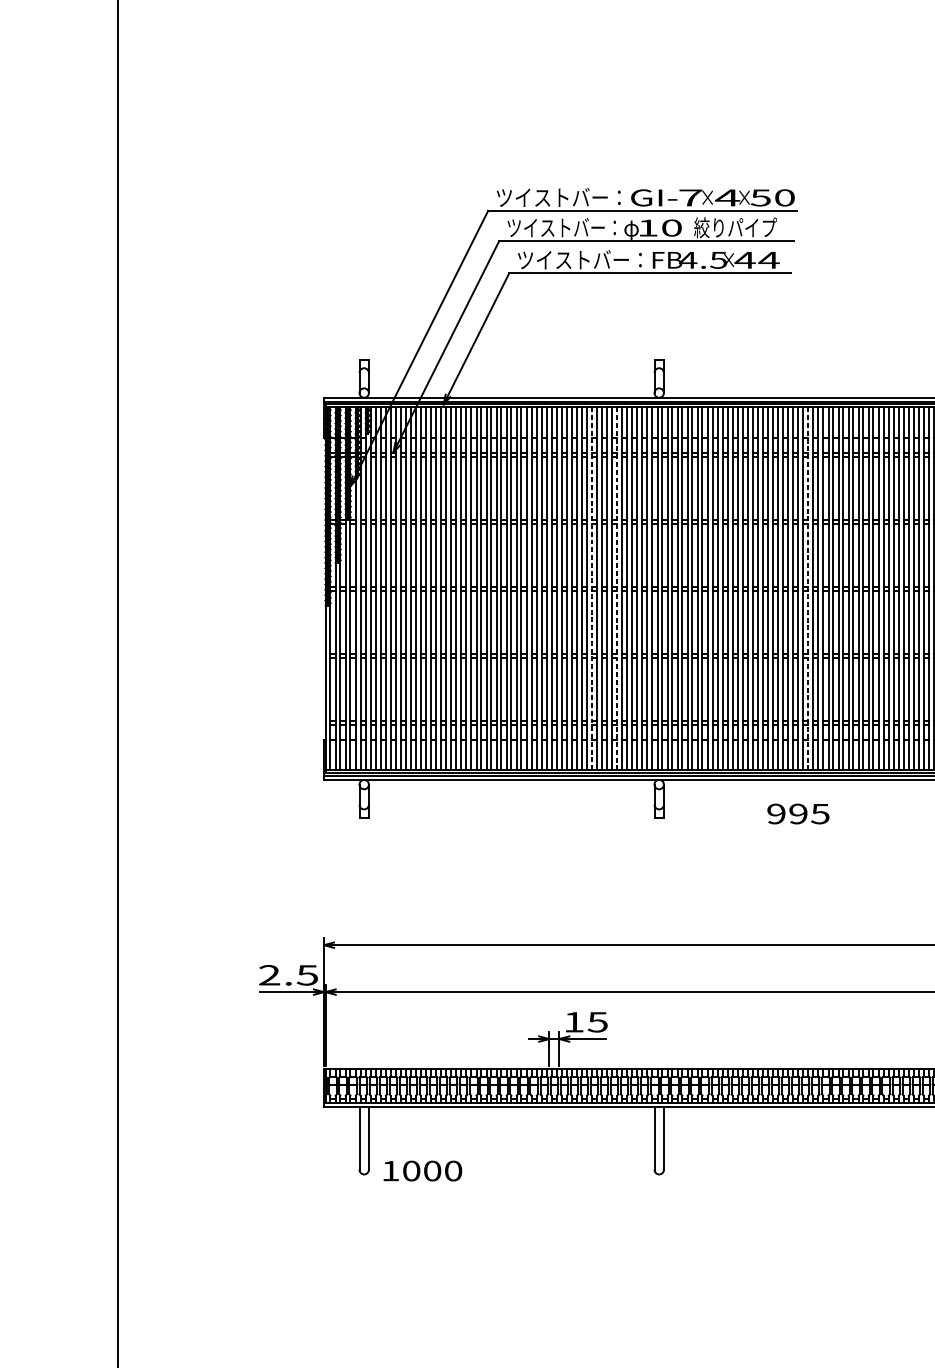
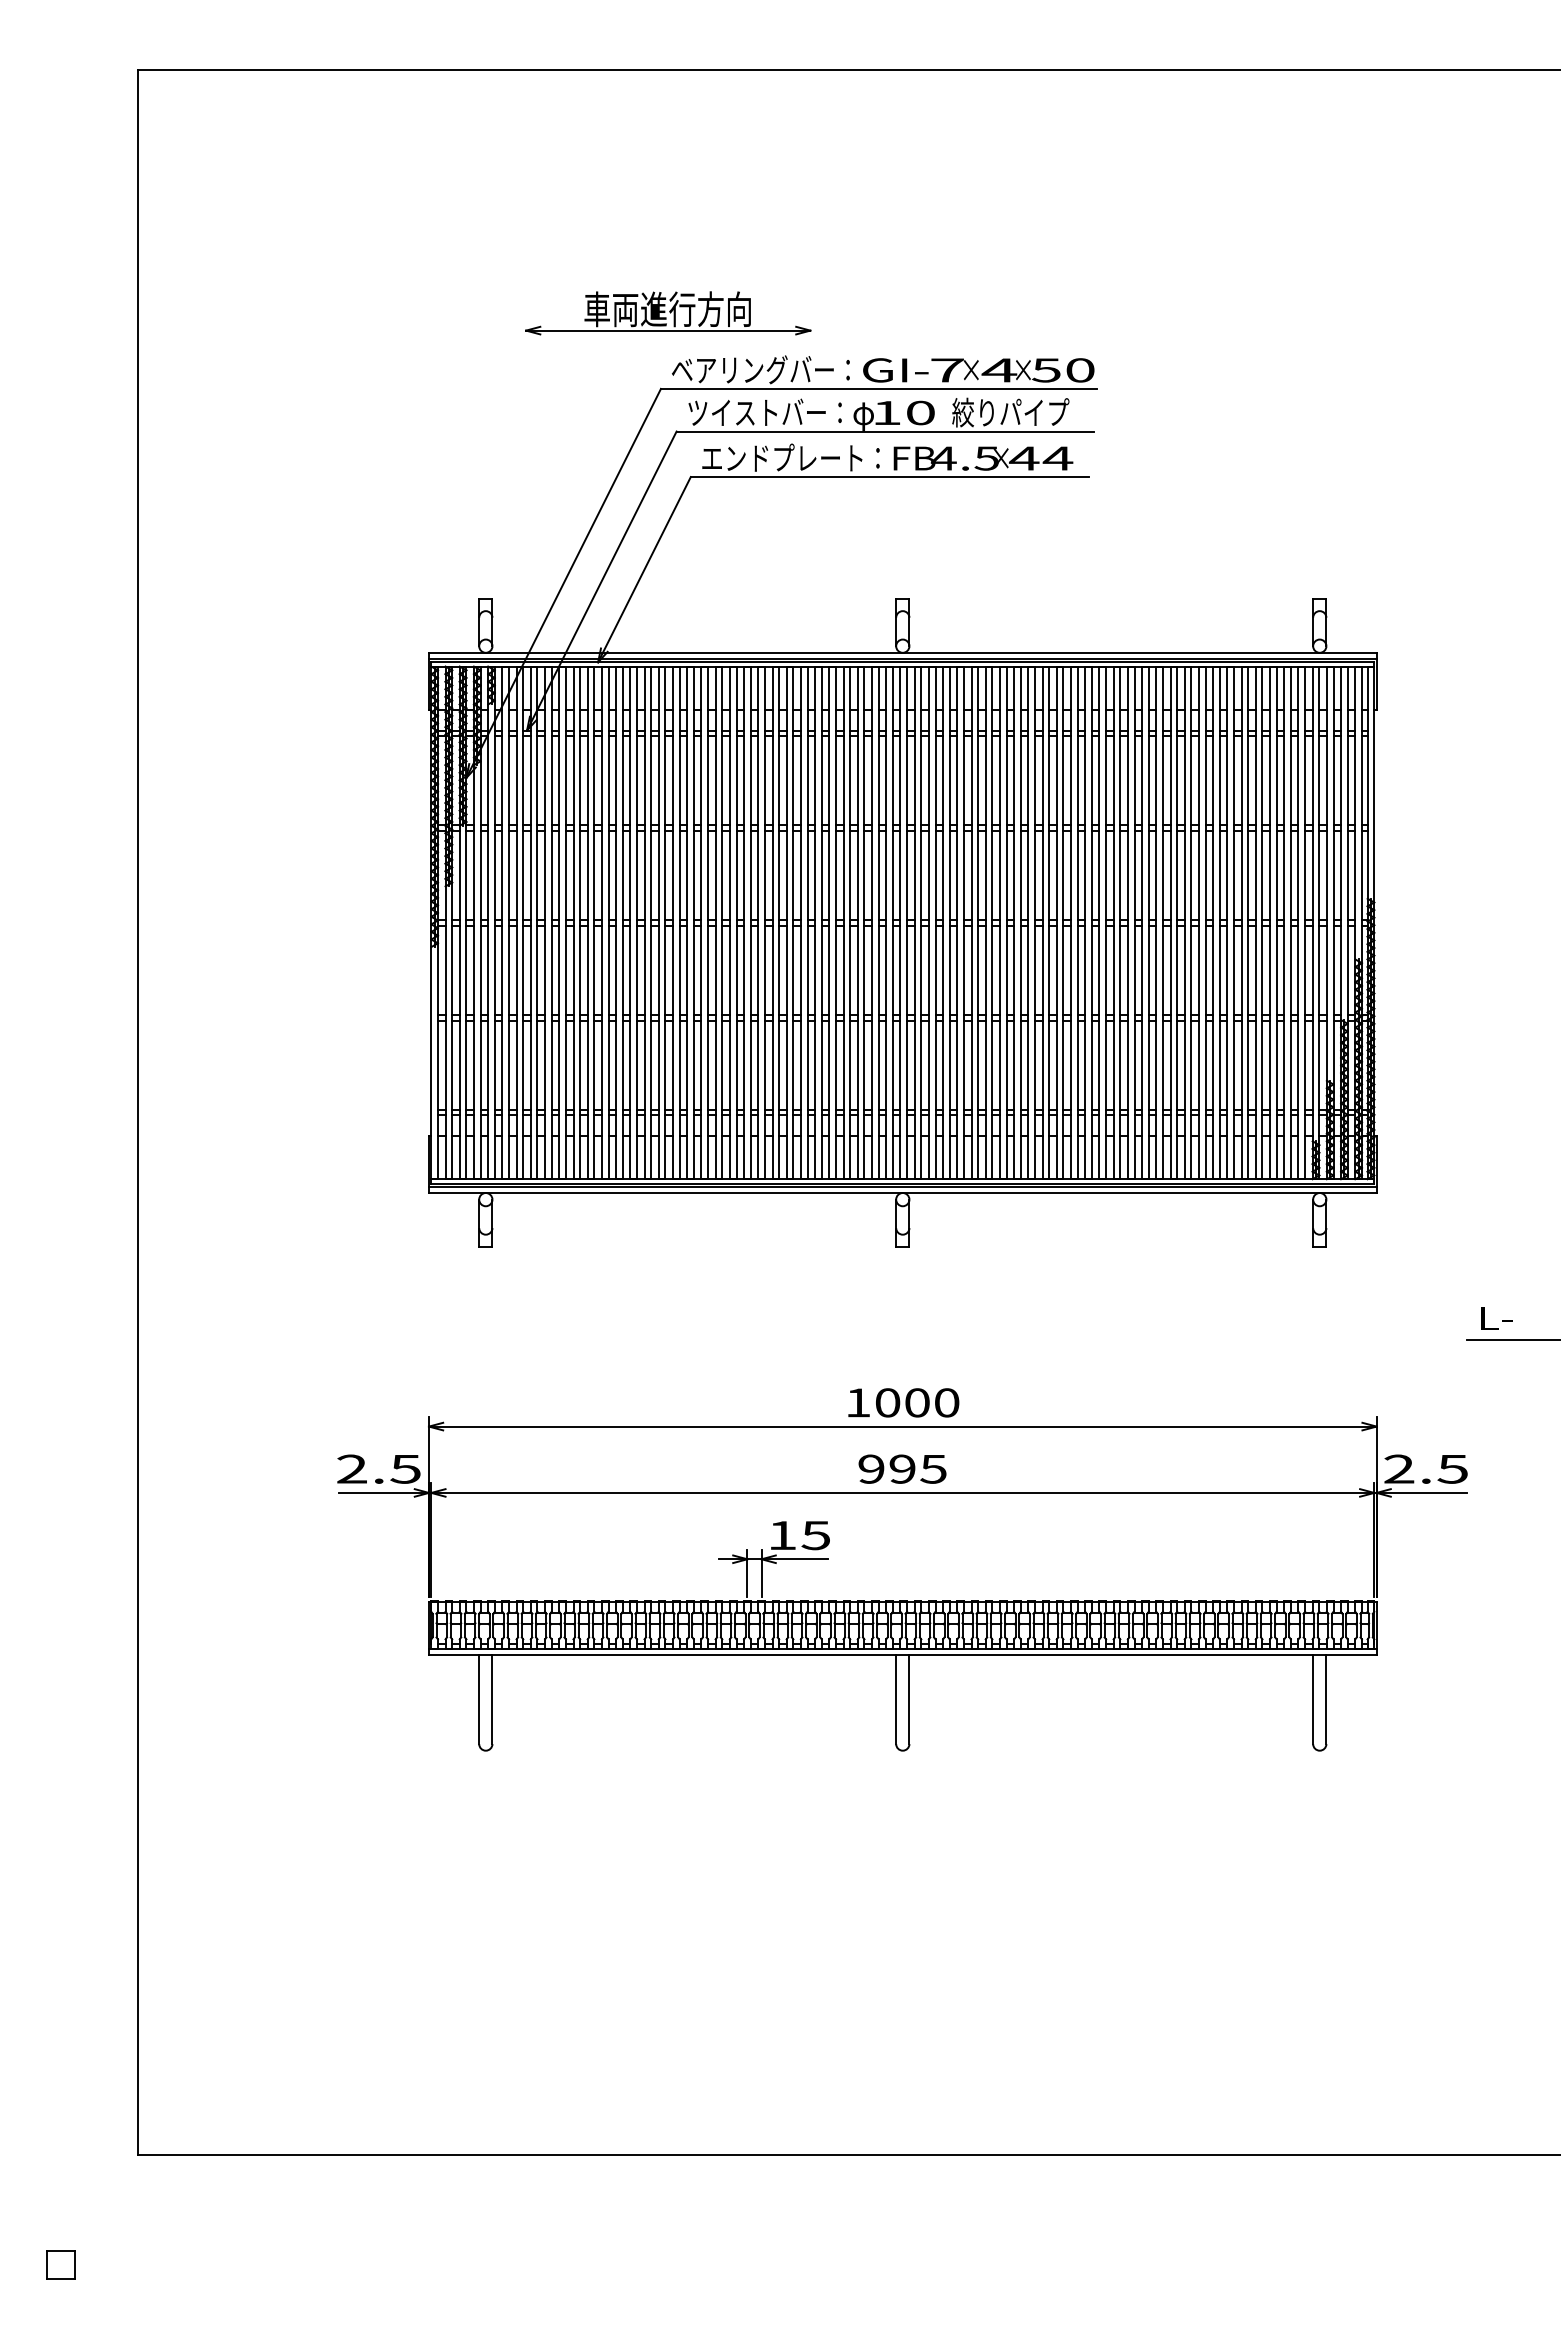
part: (493, 157) -> (668, 313), added
text: (558, 197) -> (760, 369), ツイストバー： -> ベアリングバー：
text: (579, 259) -> (790, 457), ツイストバー： -> エンドプレート：
line: (591, 588) -> (807, 922), dashed -> solid
line: (617, 589) -> (843, 923), dashed -> solid
line: (808, 589) -> (1113, 923), dashed -> solid
text: (798, 813) -> (902, 1468), moved
text: (422, 1170) -> (903, 1402), moved

